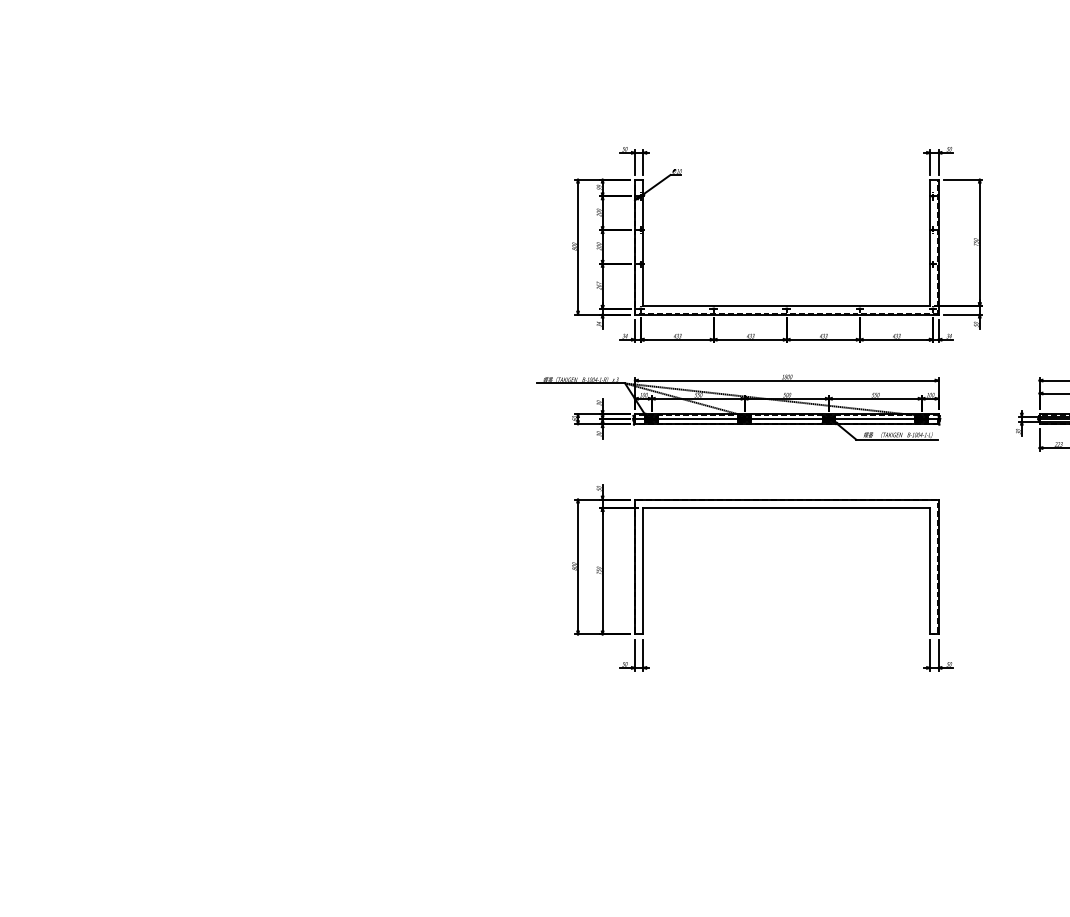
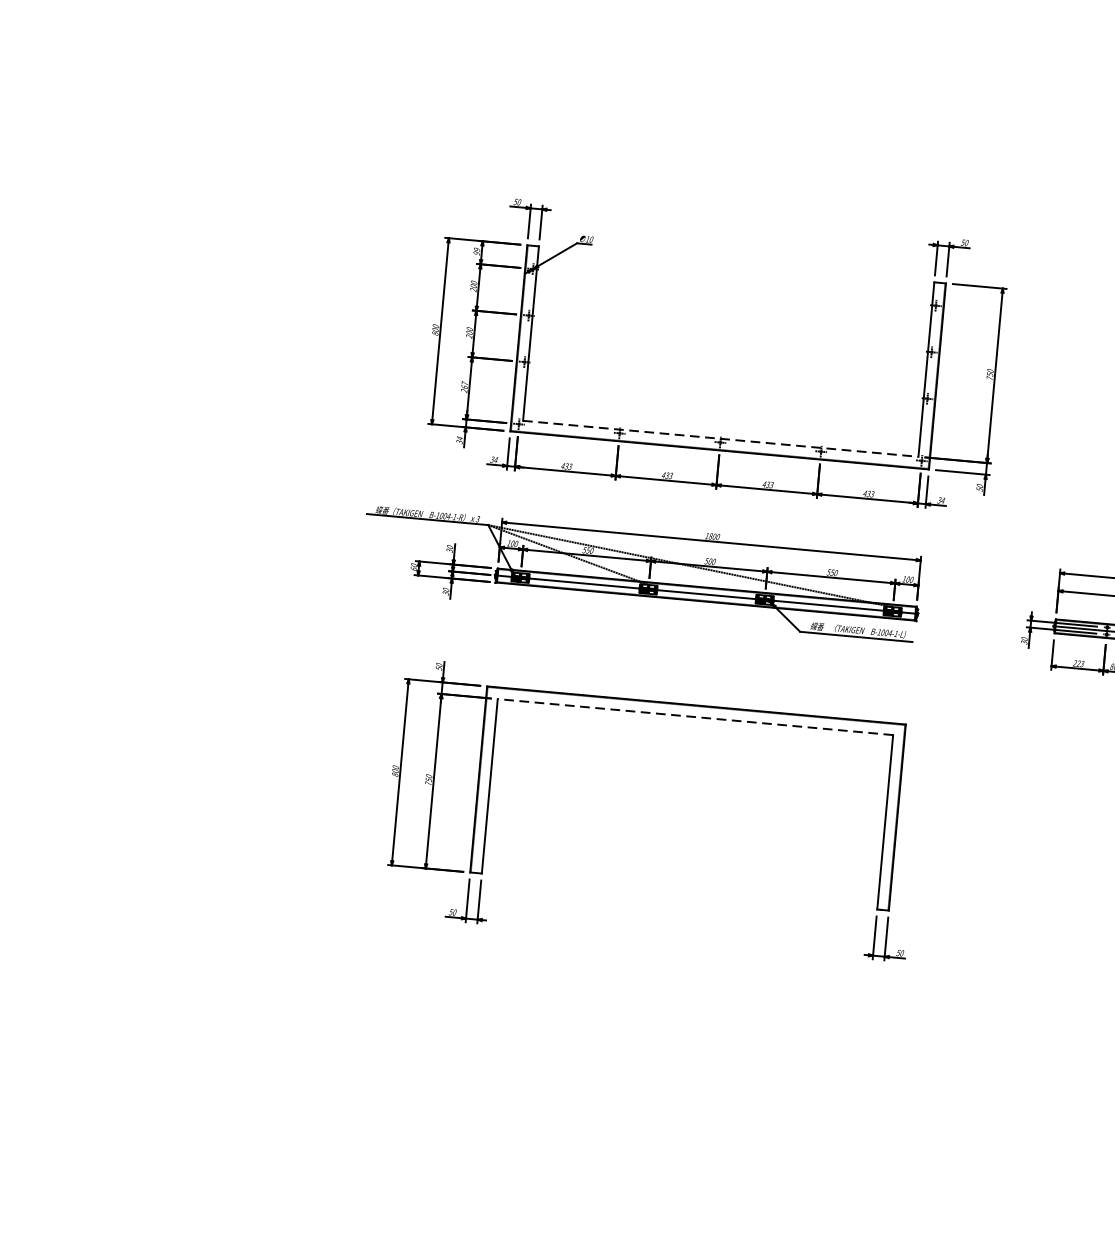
line: (787, 306) -> (721, 439), solid -> dashed
line: (786, 507) -> (695, 716), solid -> dashed

